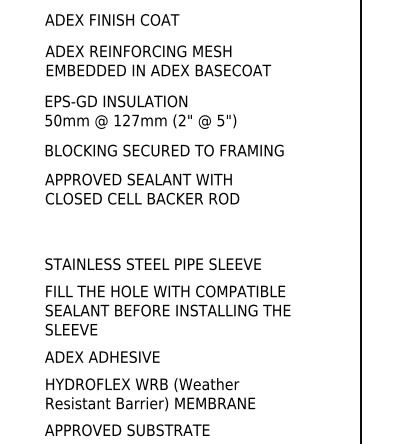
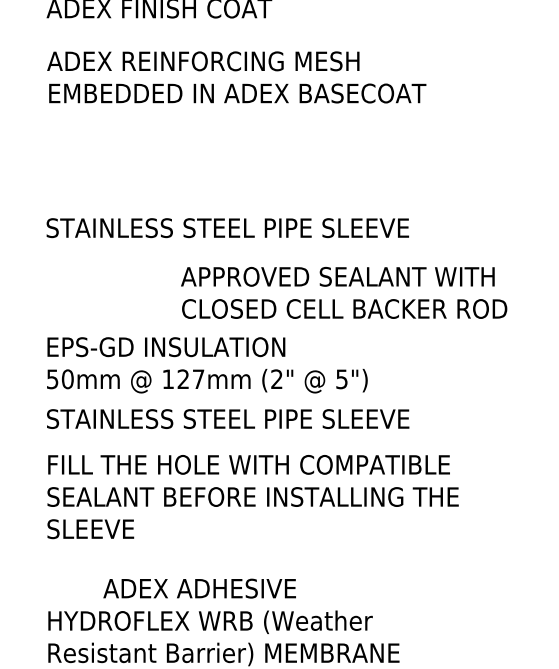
text: (140, 111) -> (206, 364), moved
text: (164, 150) -> (247, 227), BLOCKING SECURED TO FRAMING -> STAINLESS STEEL PIPE SLEEVE
text: (142, 188) -> (344, 291), moved
text: (102, 356) -> (200, 587), moved

